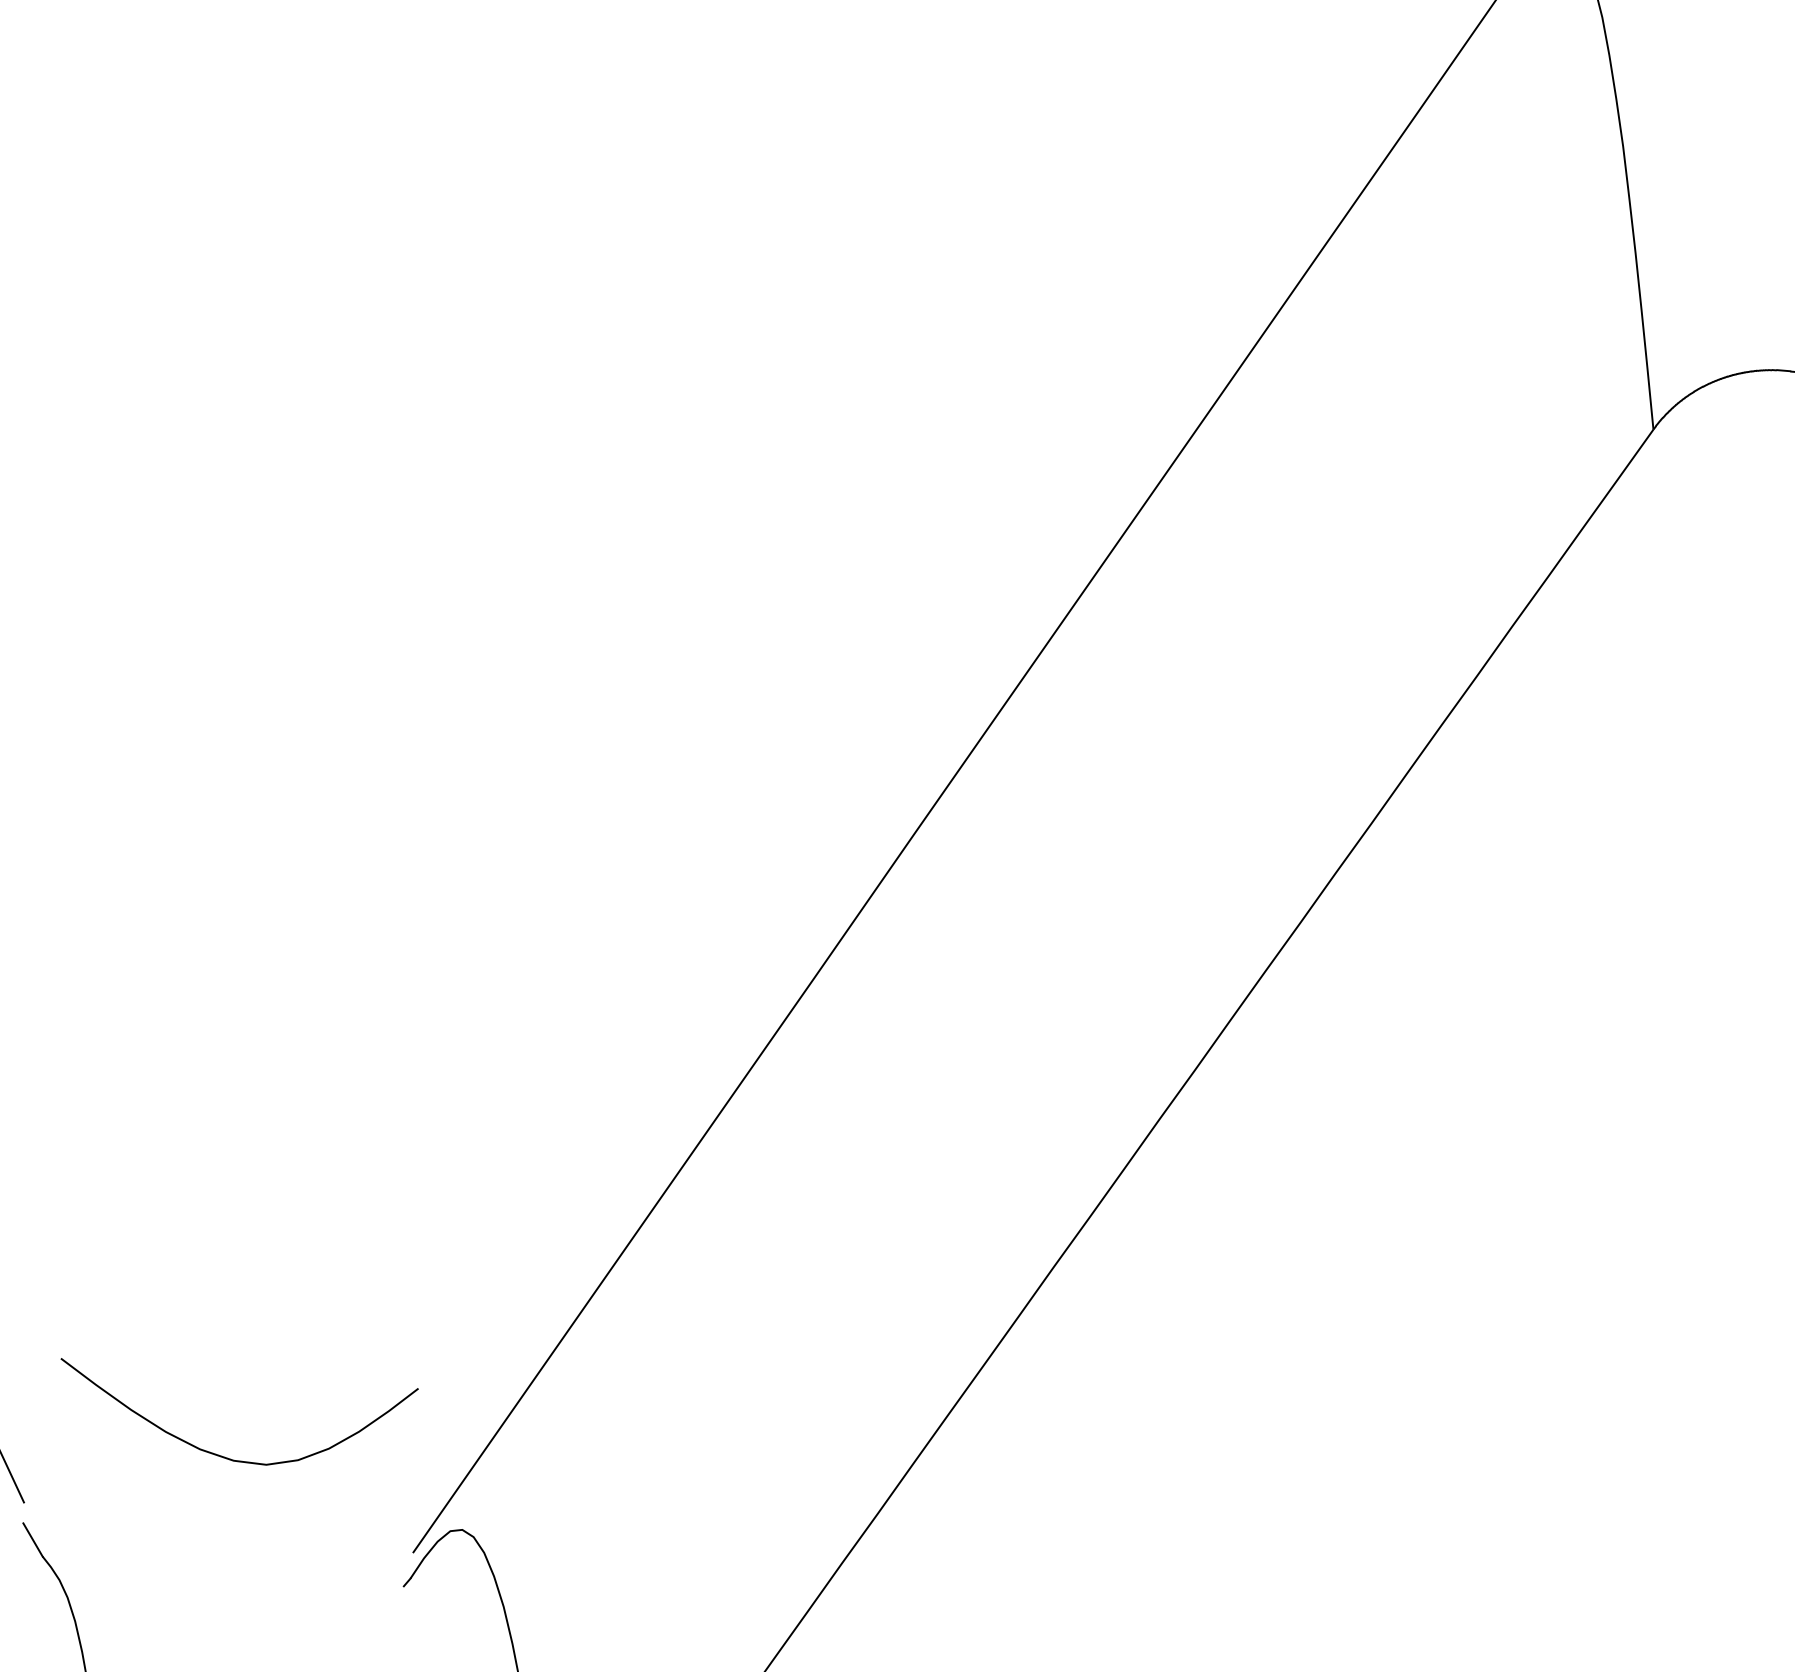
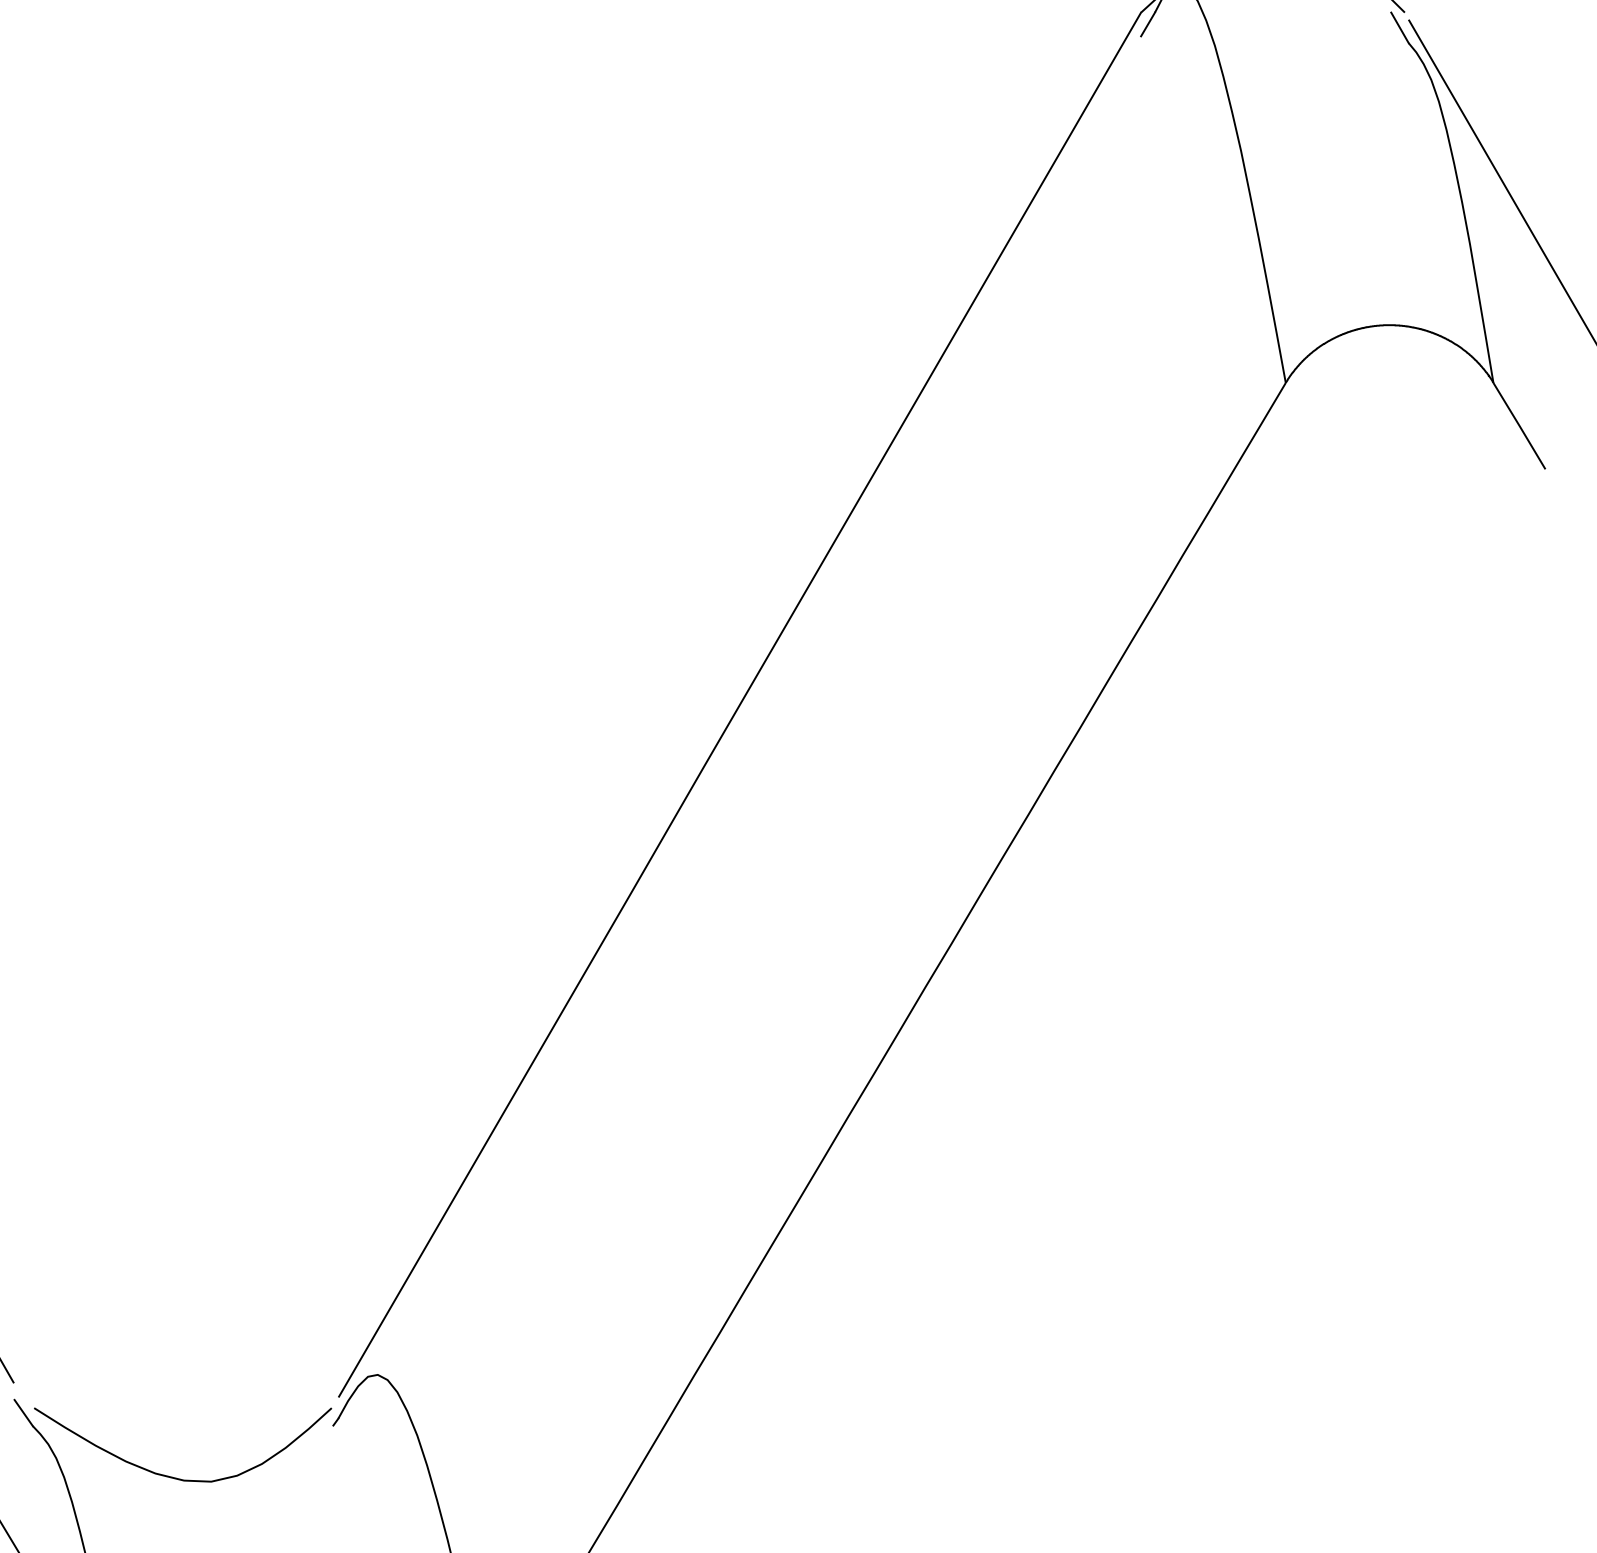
curve: (224, 1456) -> (176, 1477), moved

